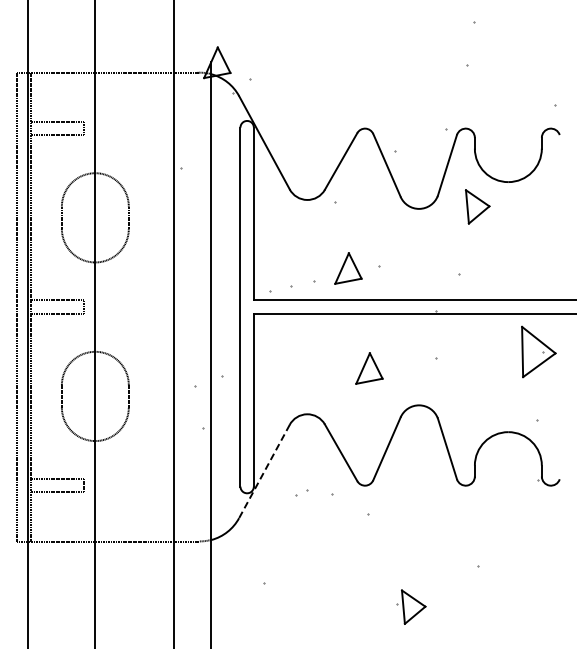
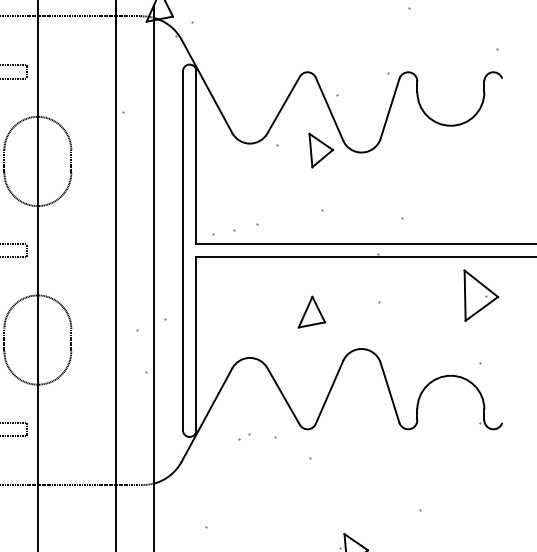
part: (477, 206) -> (321, 150), moved
part: (348, 268) -> (291, 212), removed
line: (264, 471) -> (207, 415), dashed -> solid

